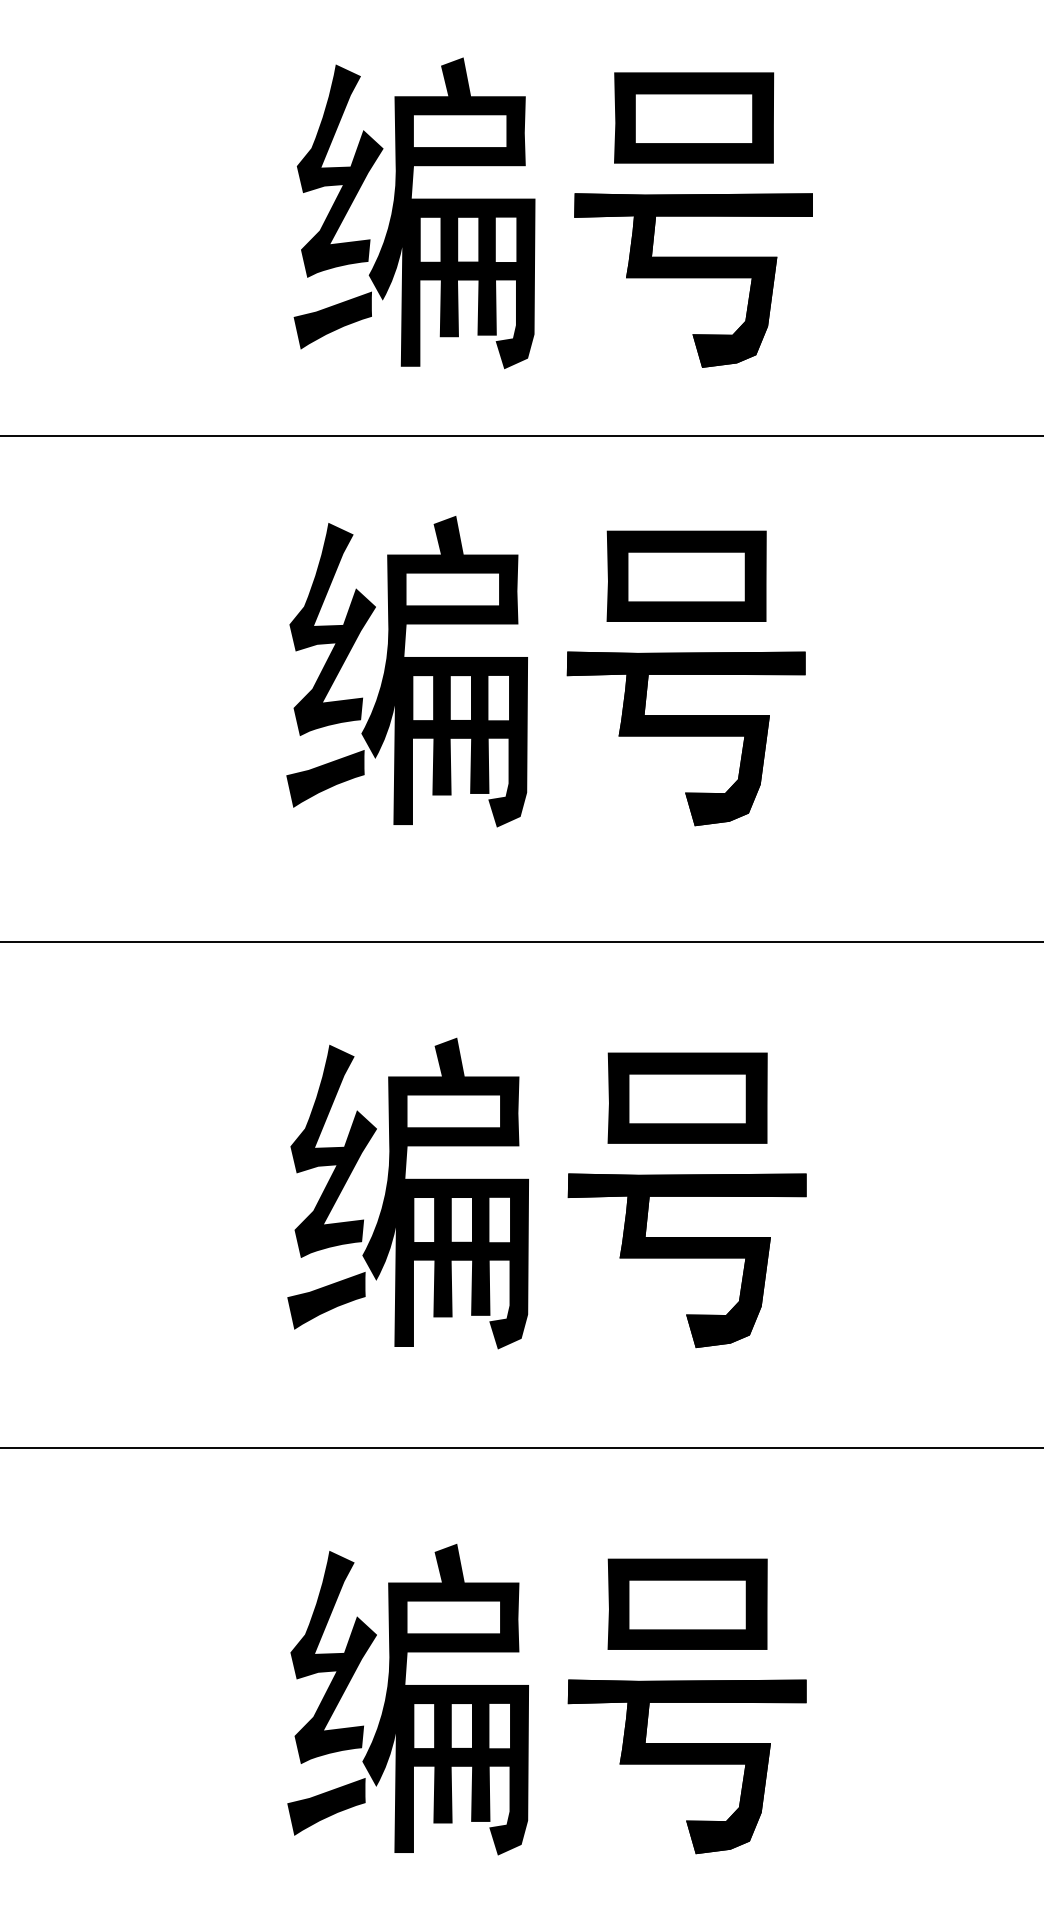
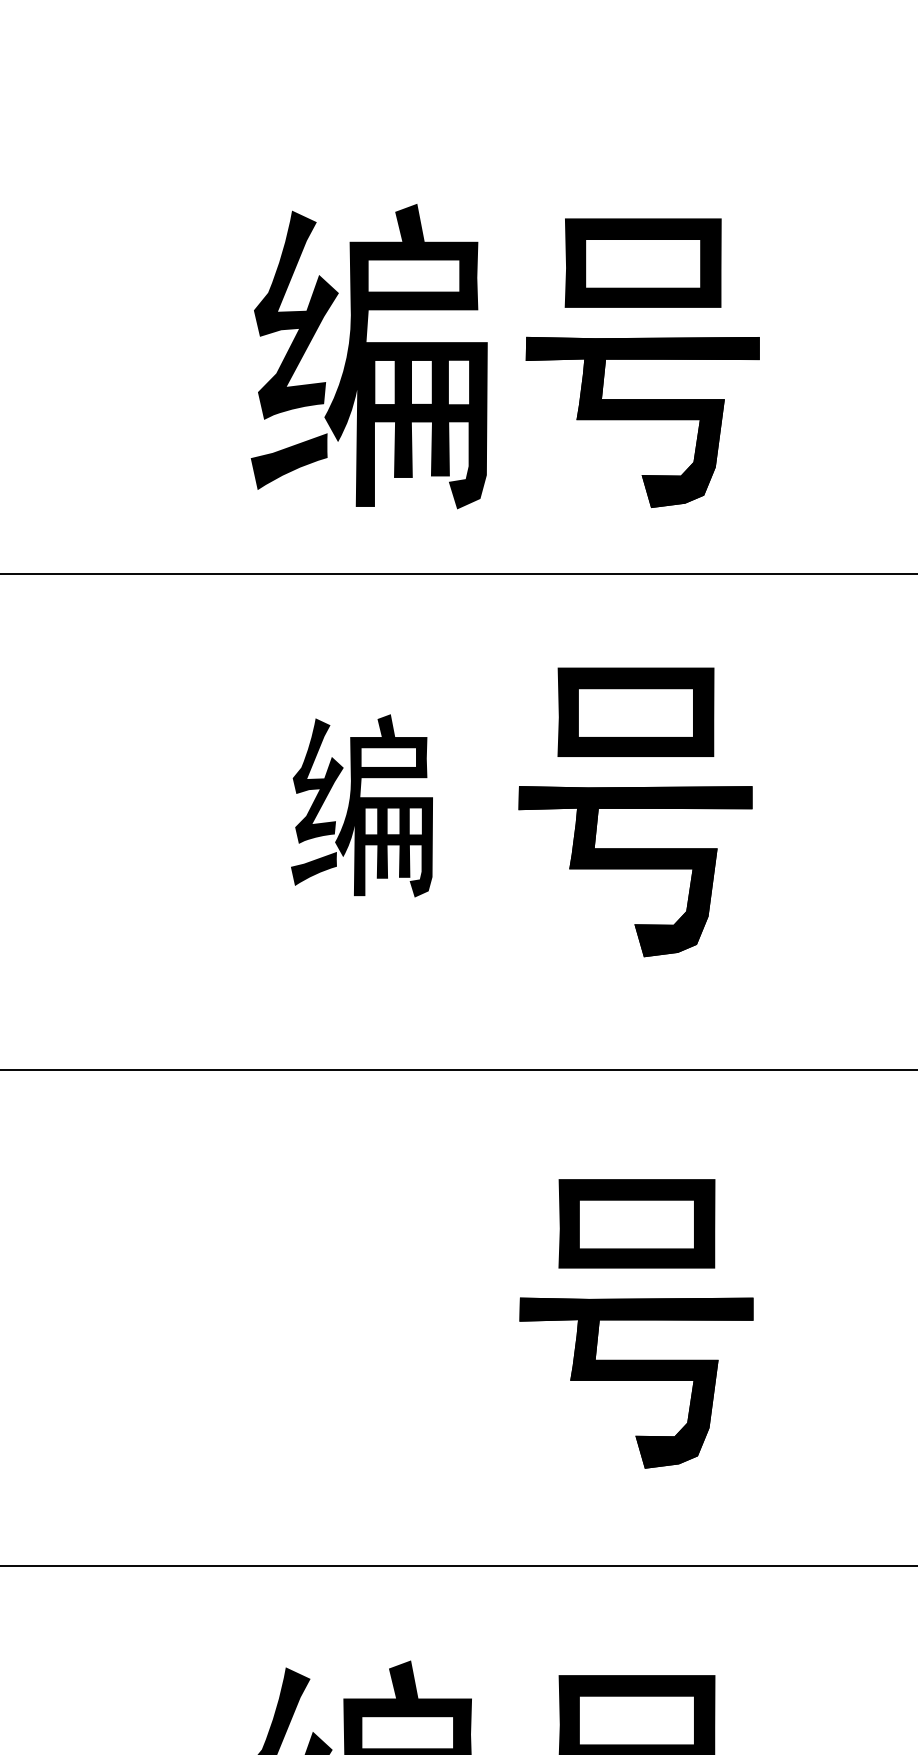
part: (406, 671) -> (361, 805), size x0.6
part: (407, 1193) -> (362, 1317), removed

